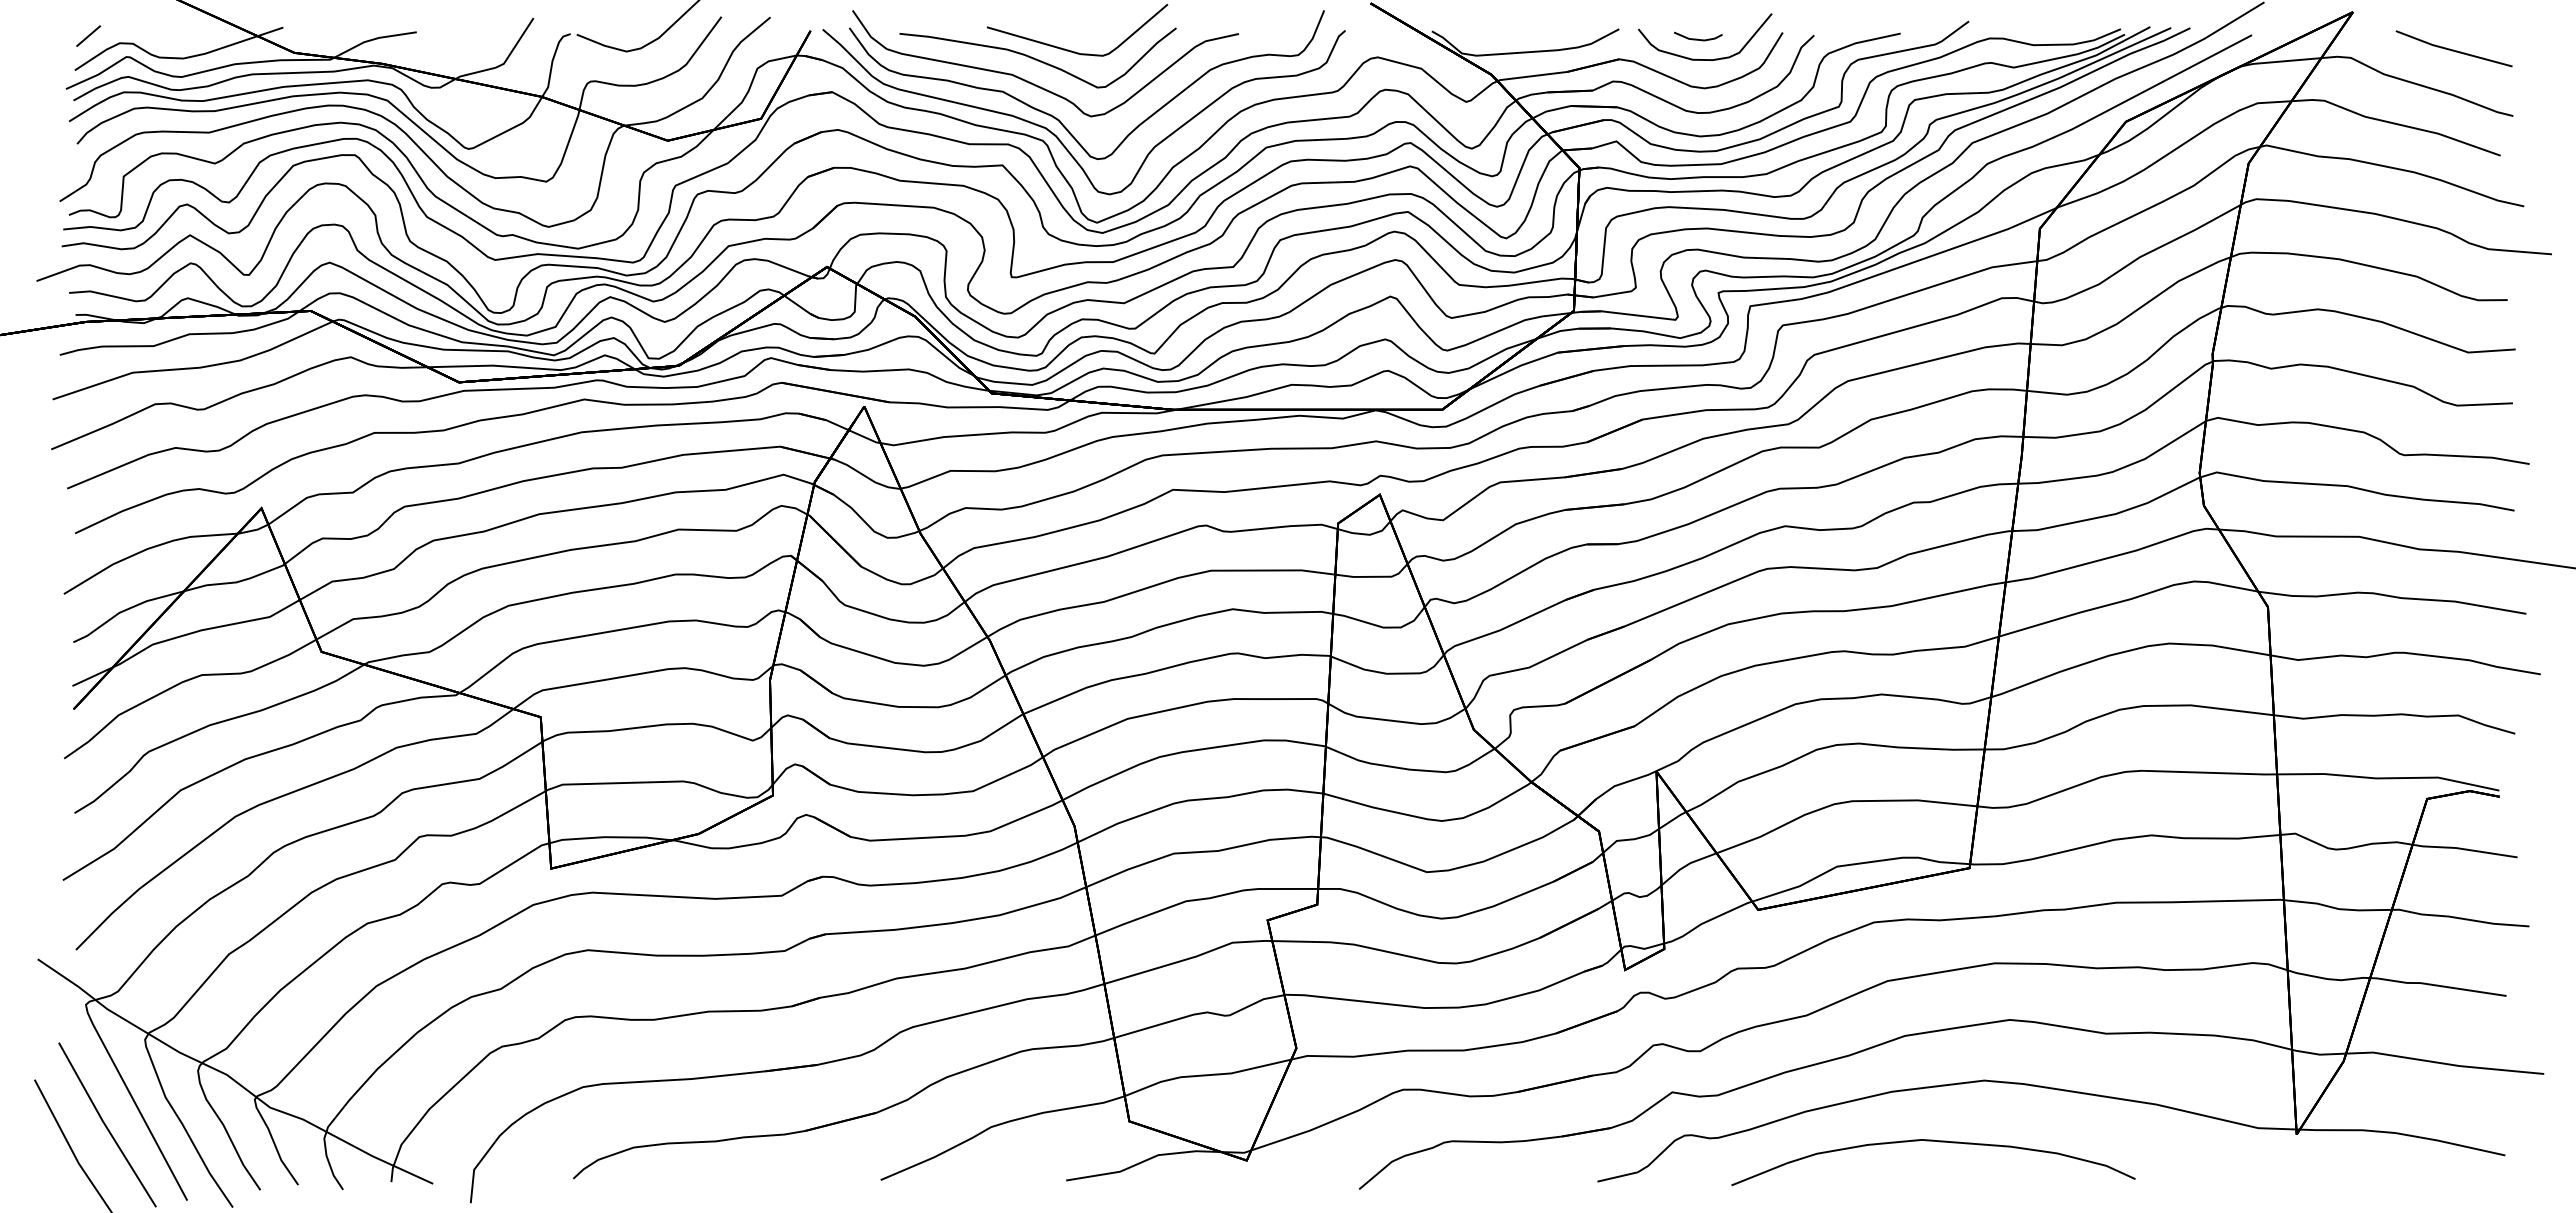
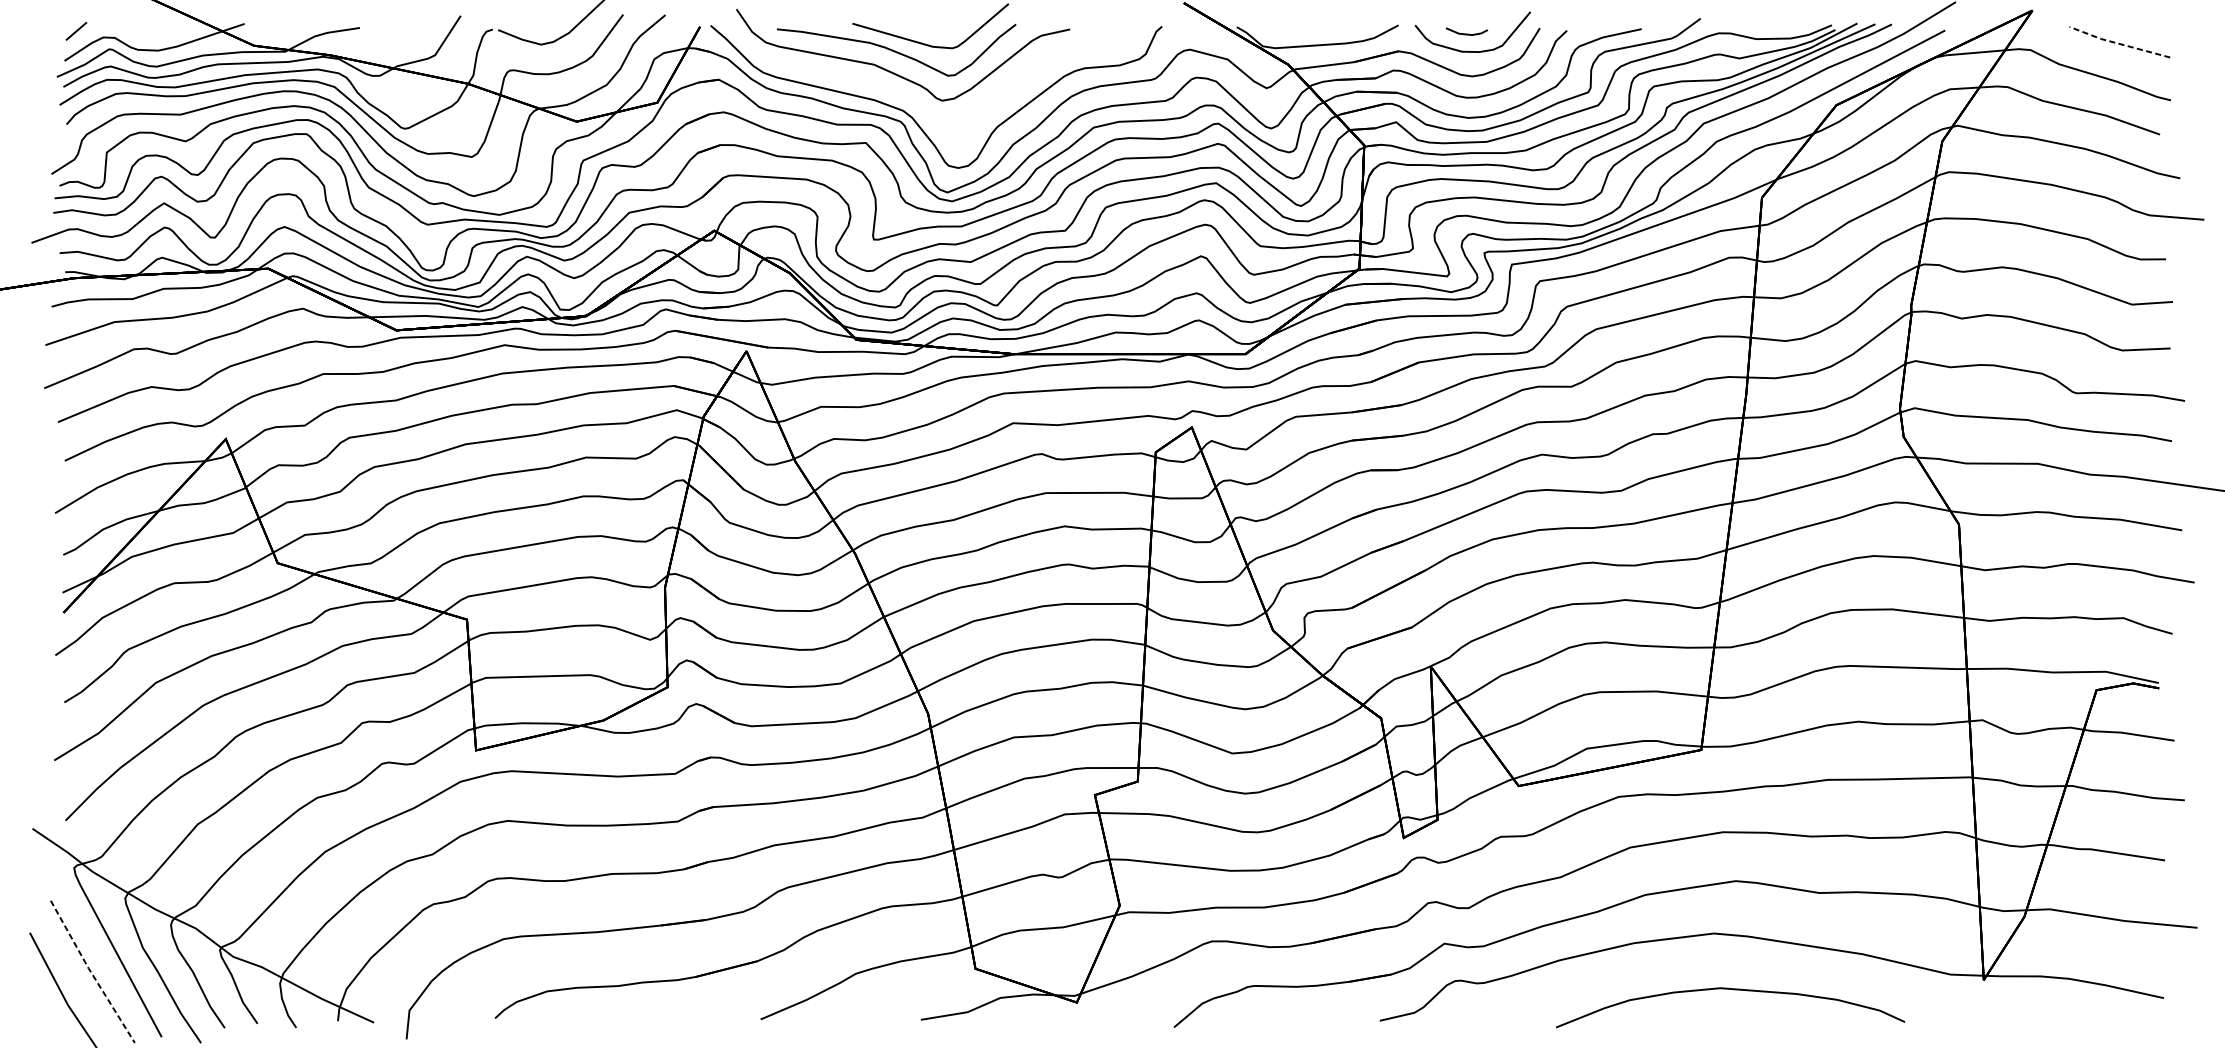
line: (2452, 50) -> (2118, 43), solid -> dashed
curve: (1059, 119) -> (915, 103), removed
line: (105, 1126) -> (91, 973), solid -> dashed
curve: (1938, 1142) -> (1734, 990), moved

